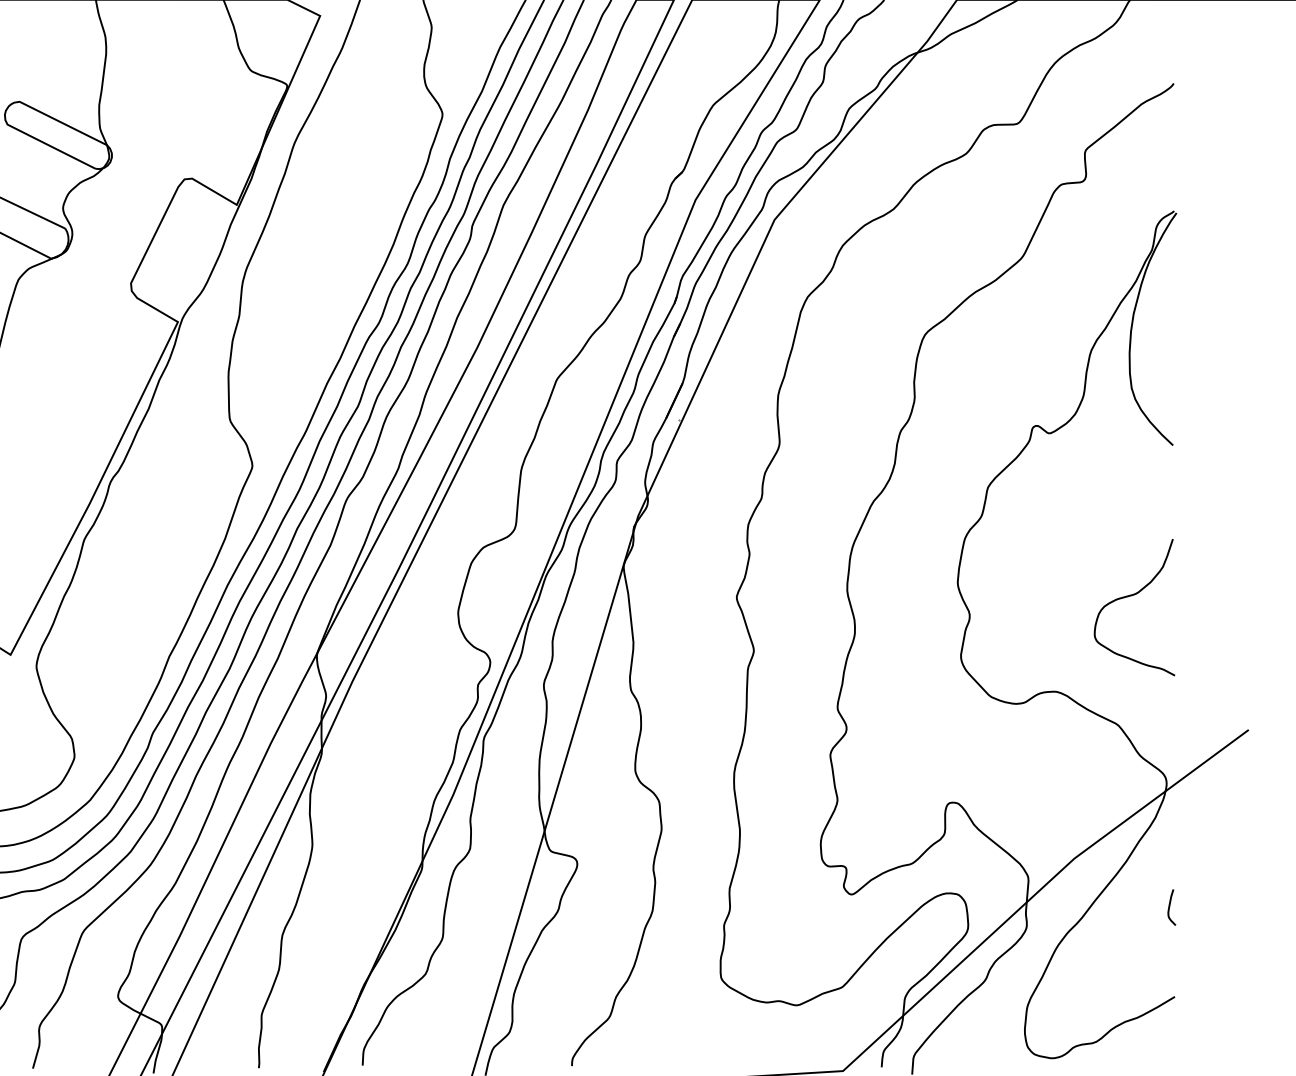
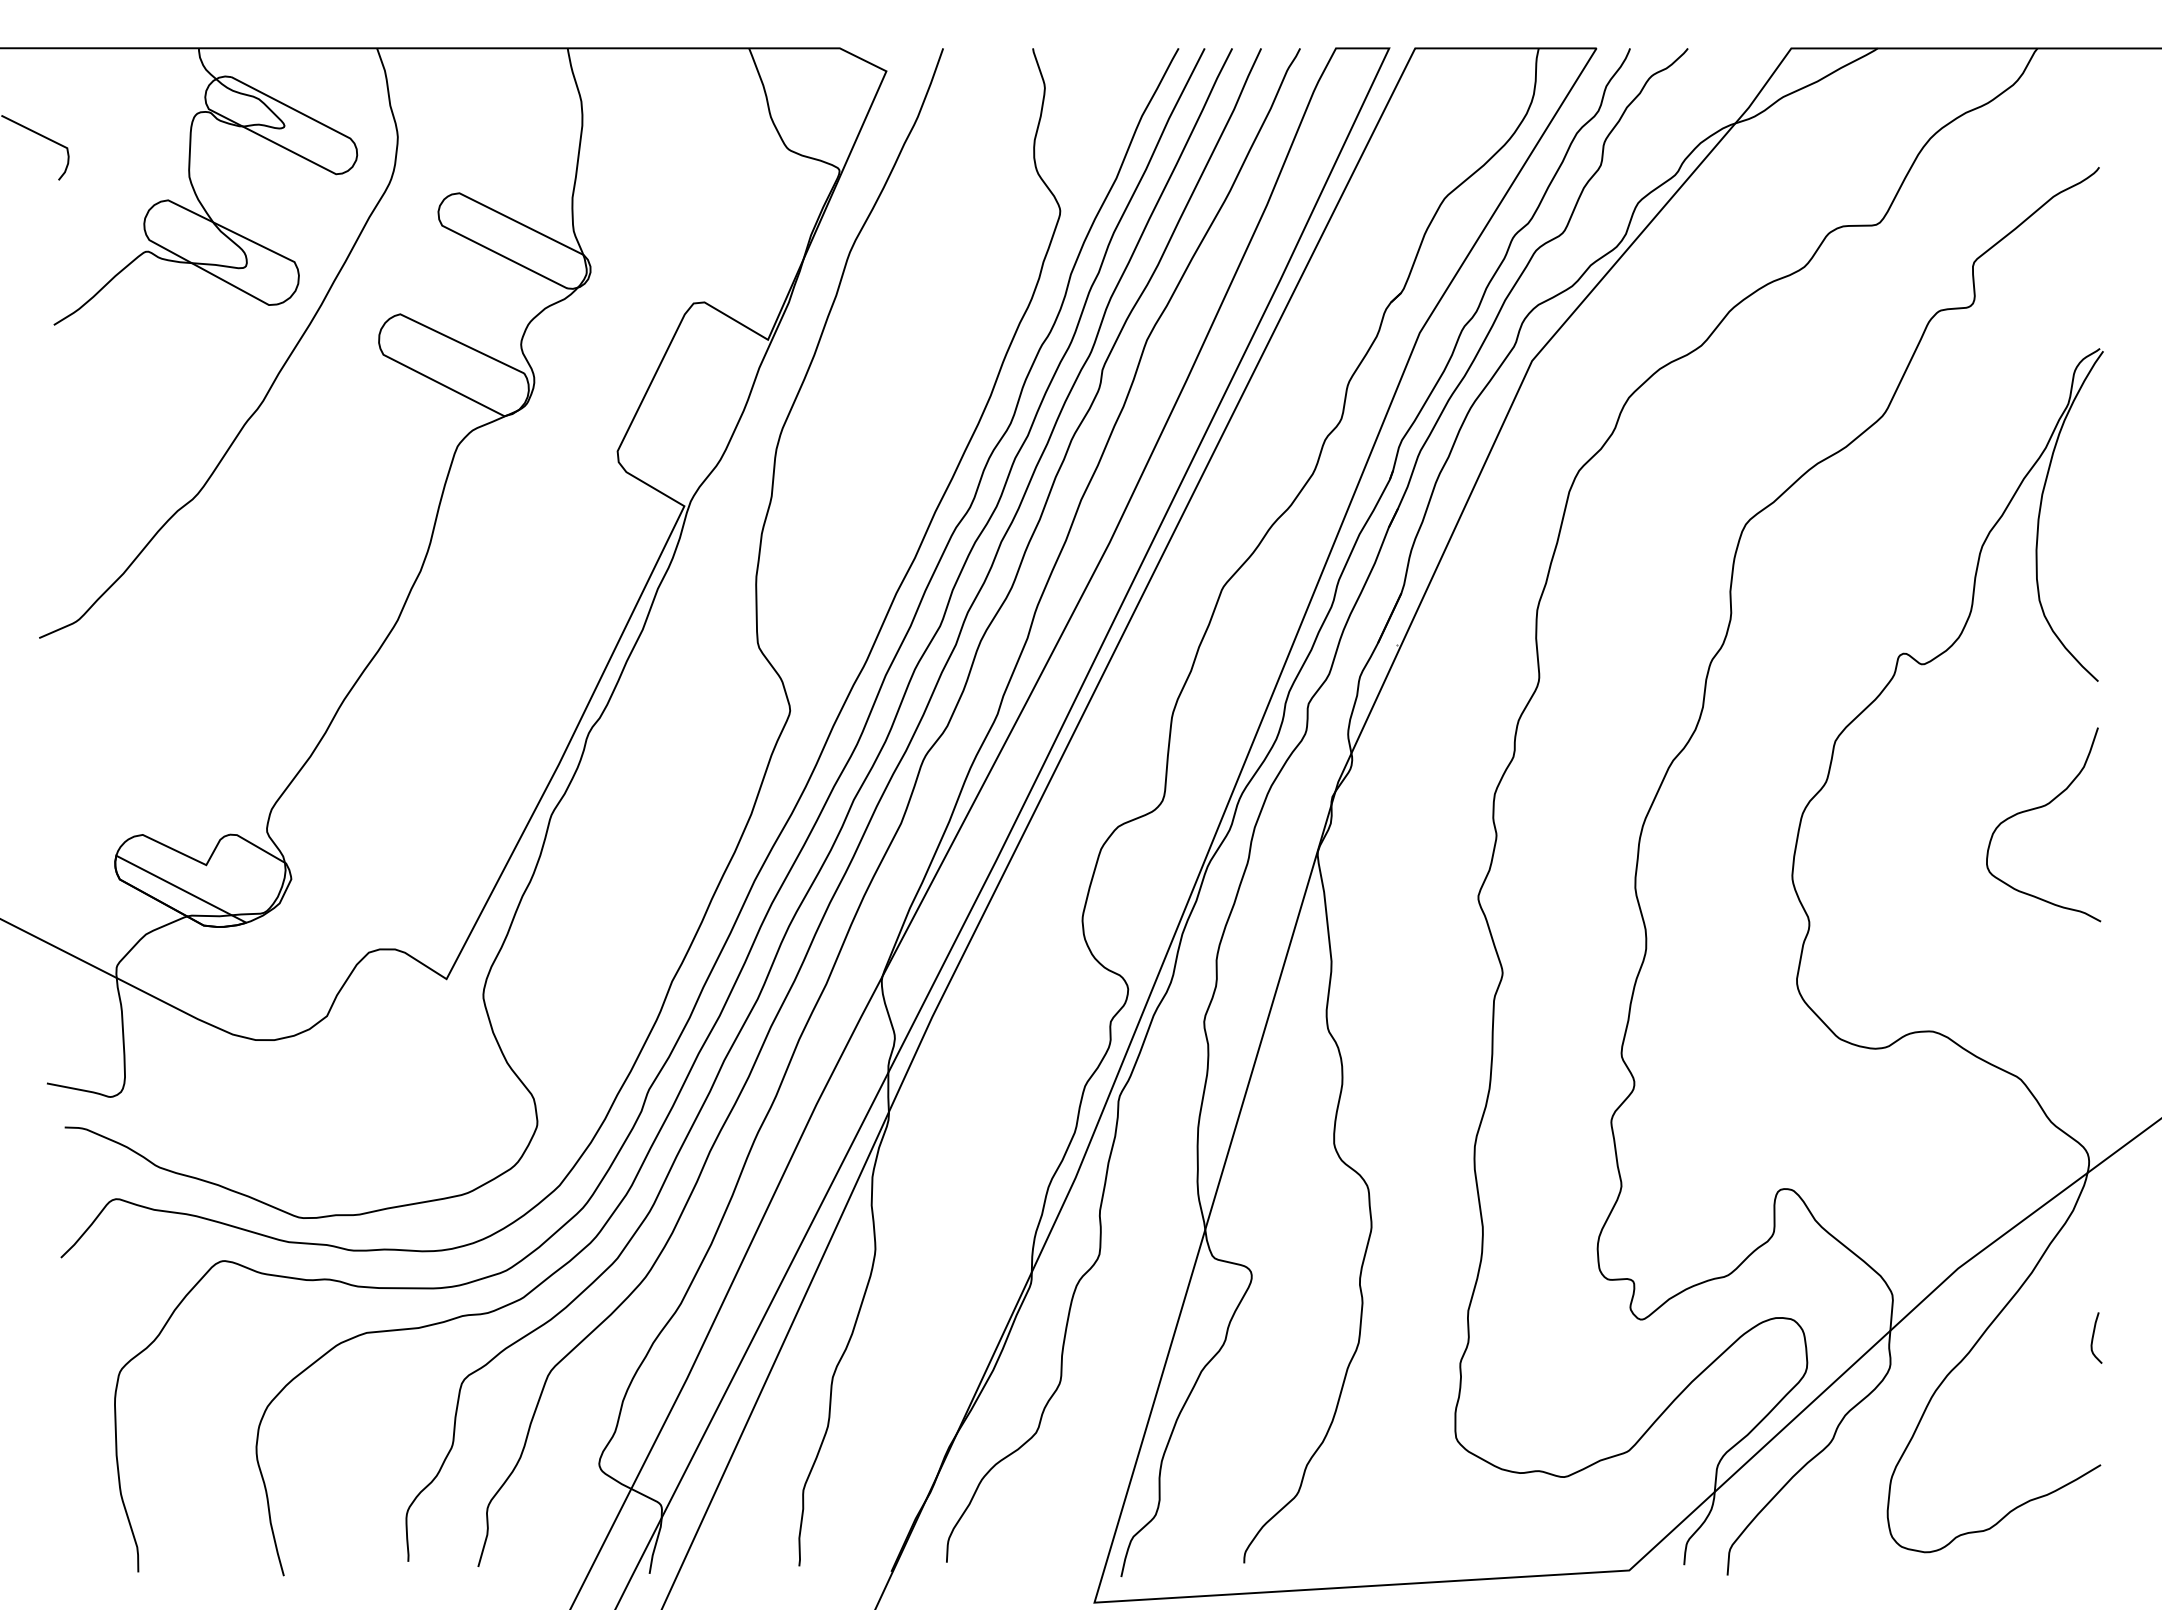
curve: (1132, 596) -> (2040, 808), moved

